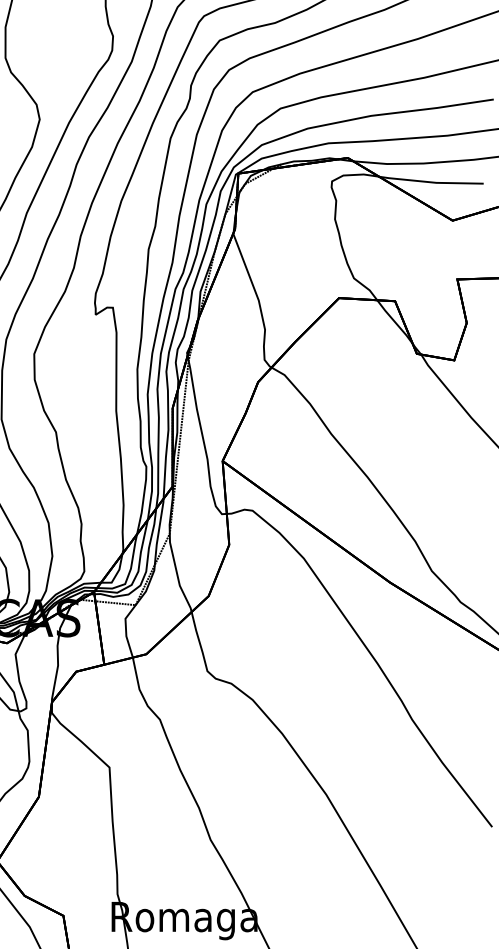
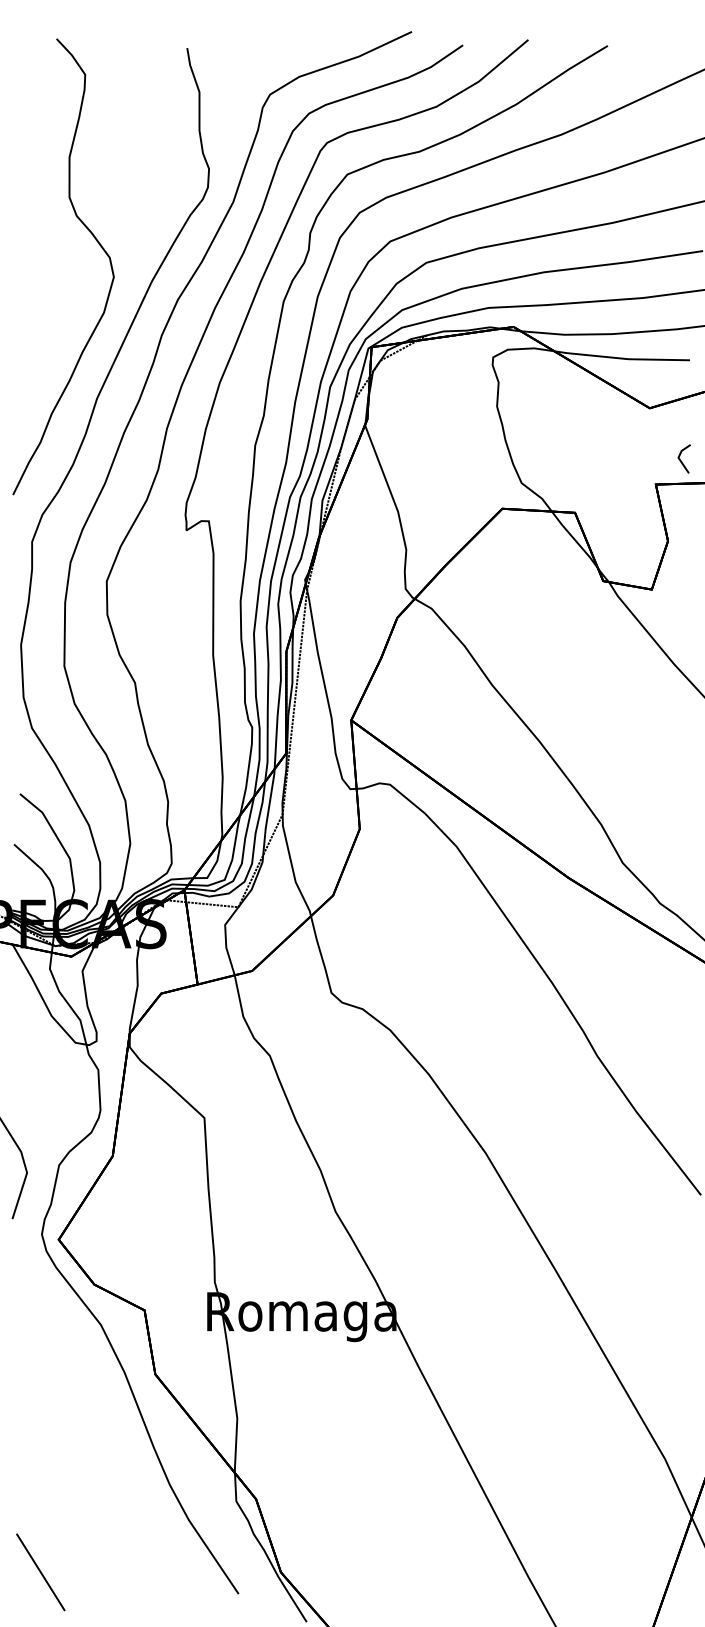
line: (477, 260) -> (681, 460), added

